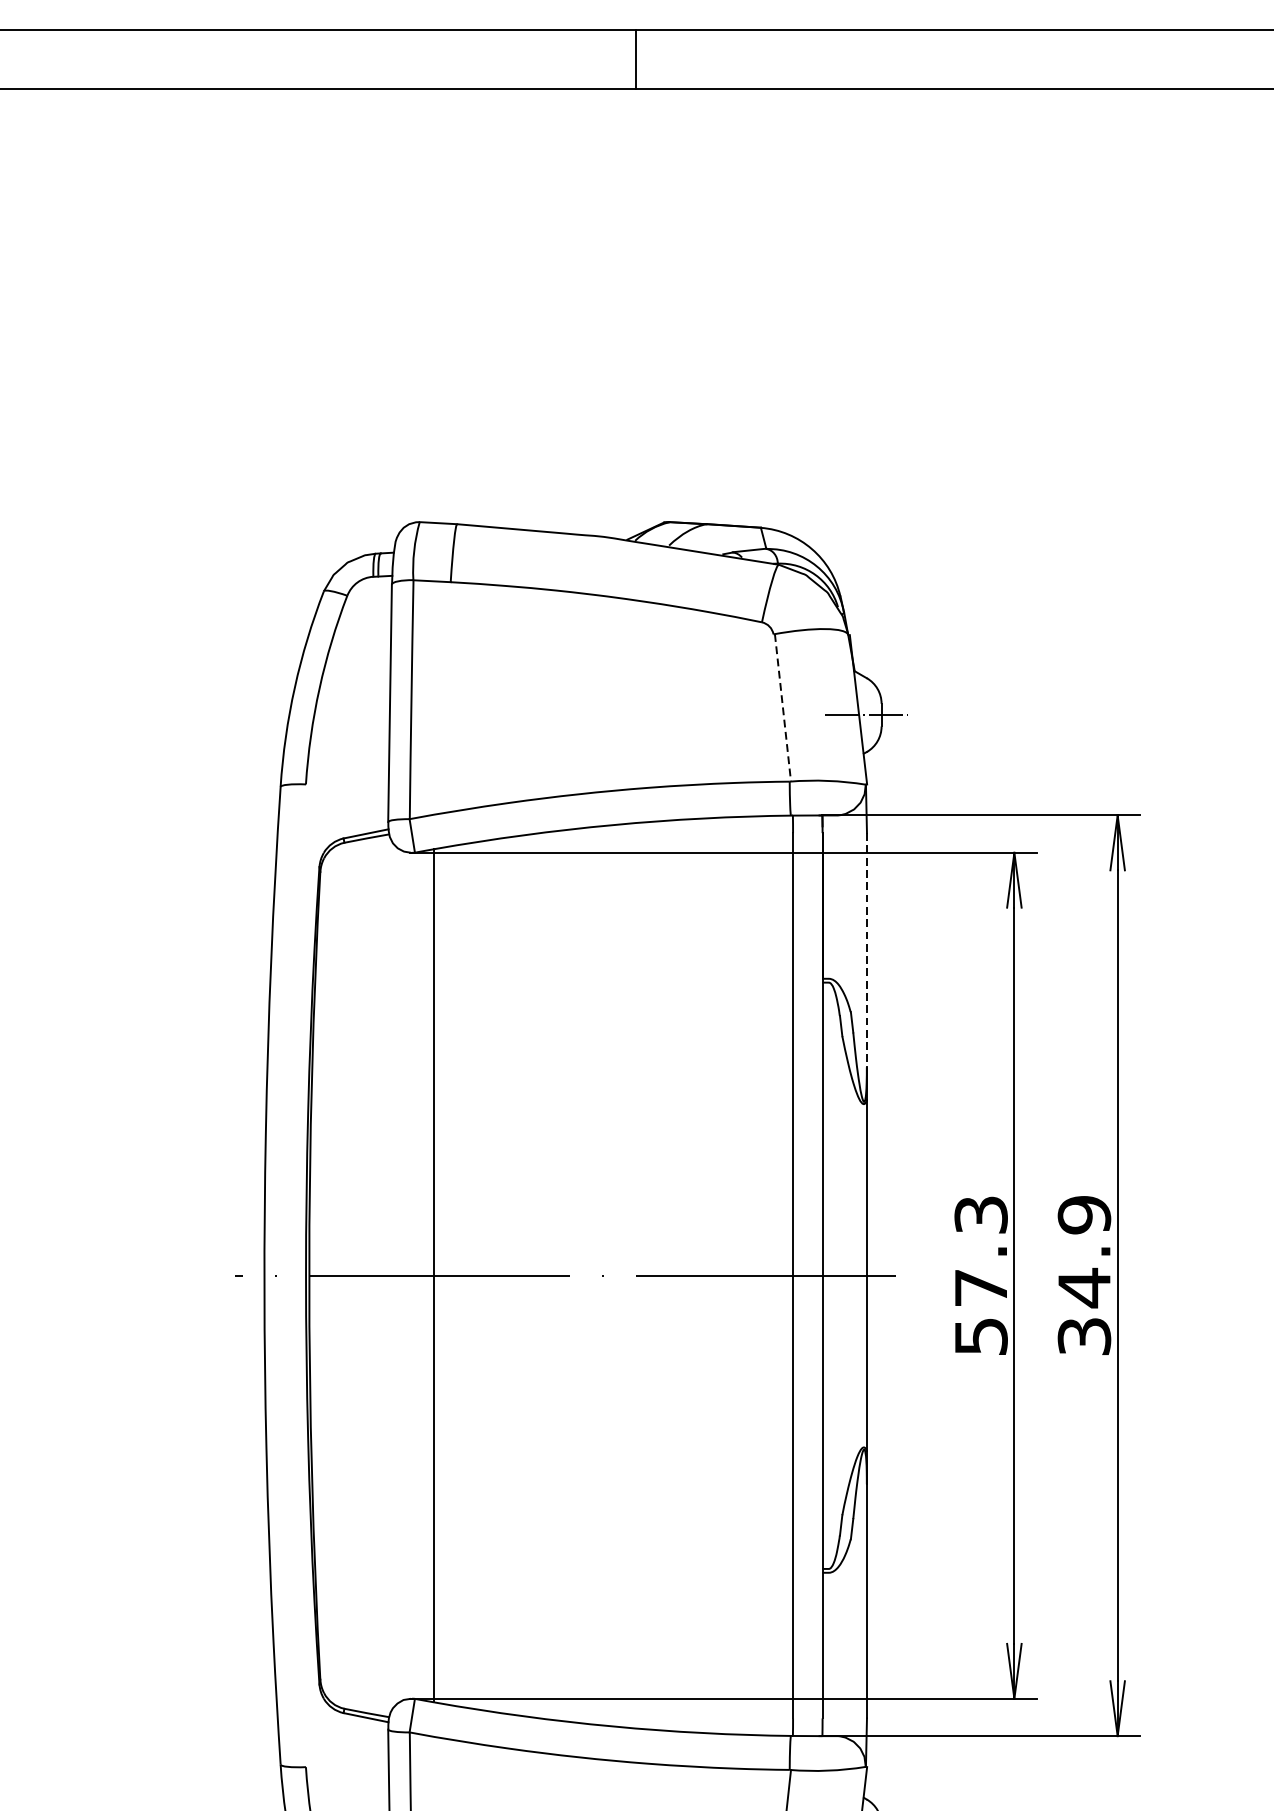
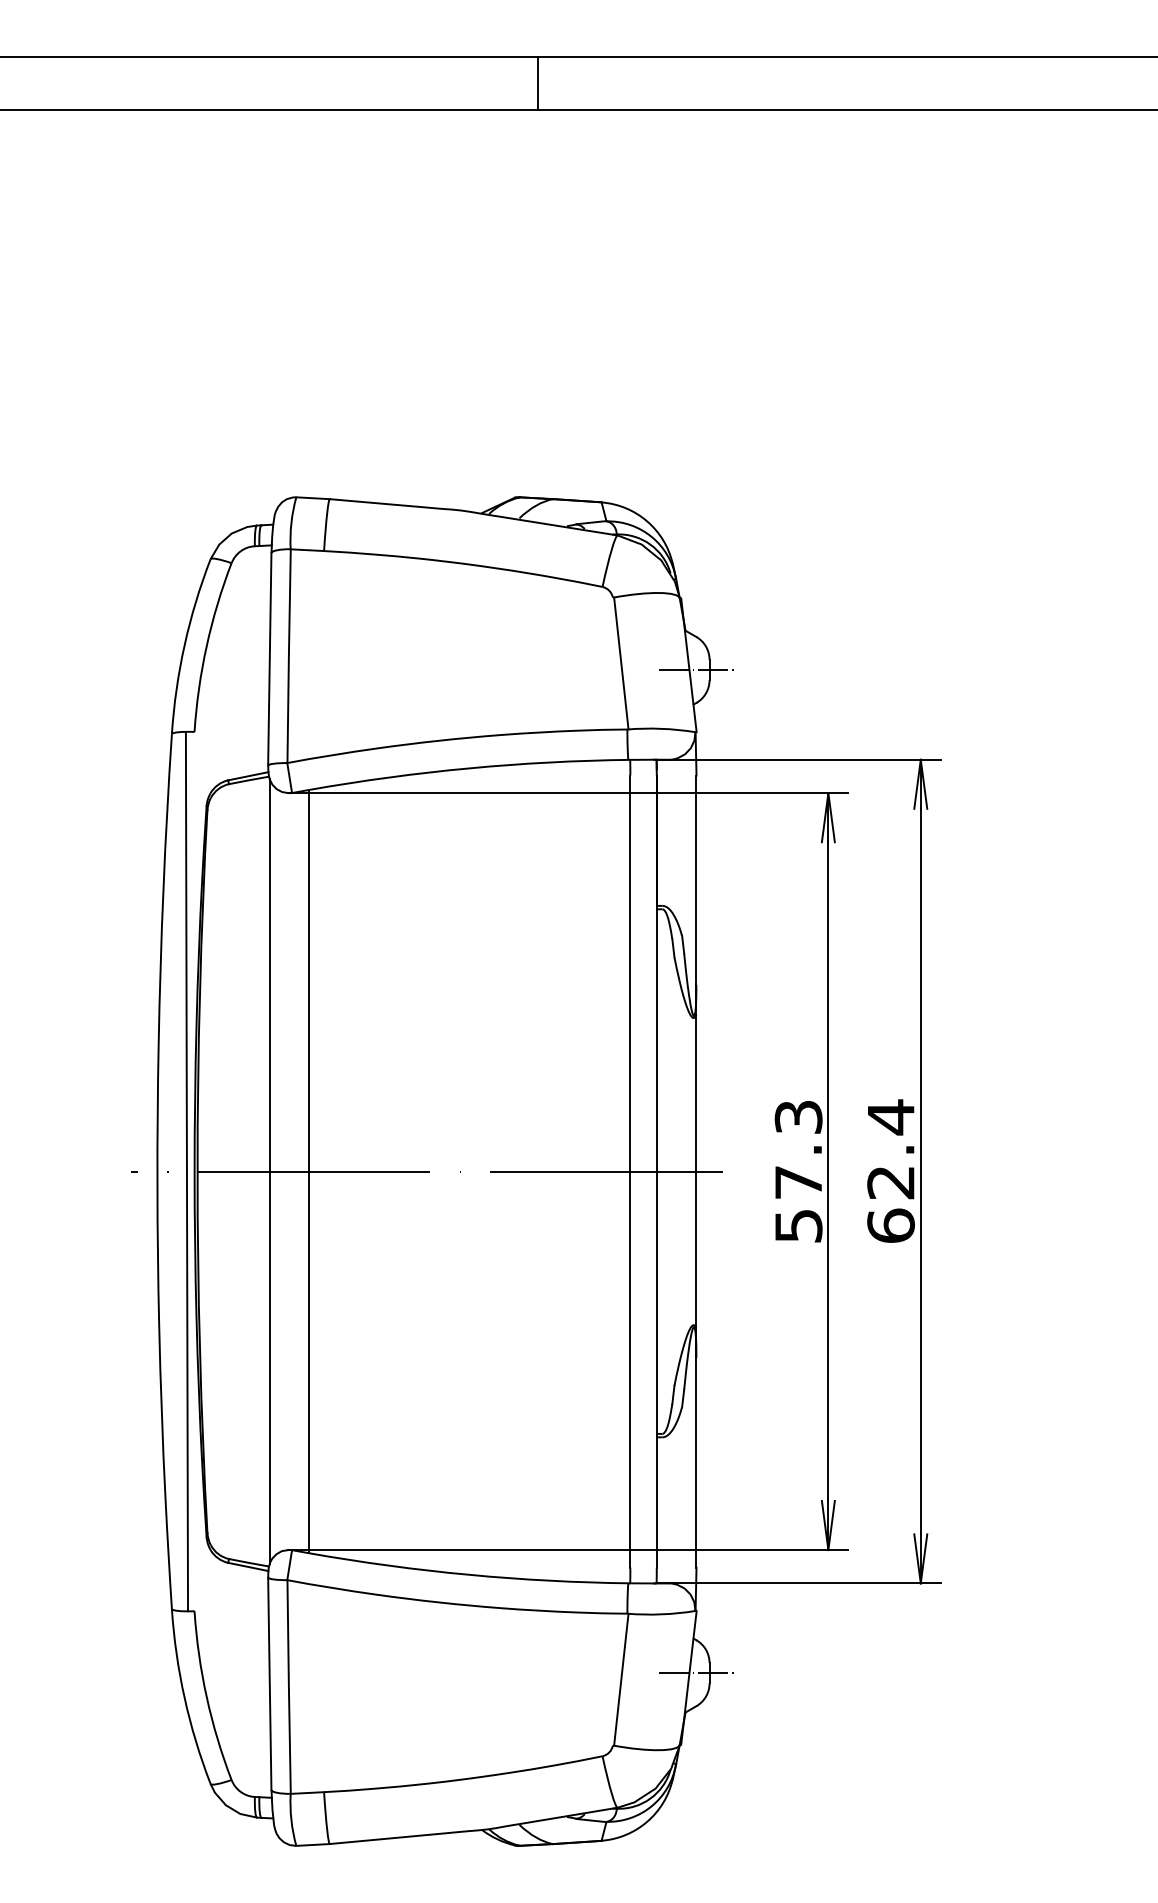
line: (635, 59) -> (537, 83), moved
line: (783, 707) -> (621, 663), dashed -> solid
line: (866, 950) -> (696, 880), dashed -> solid
text: (1083, 1274) -> (890, 1170), 34.9 -> 62.4
line: (296, 1275) -> (186, 1171), added
line: (389, 1275) -> (269, 1171), added

